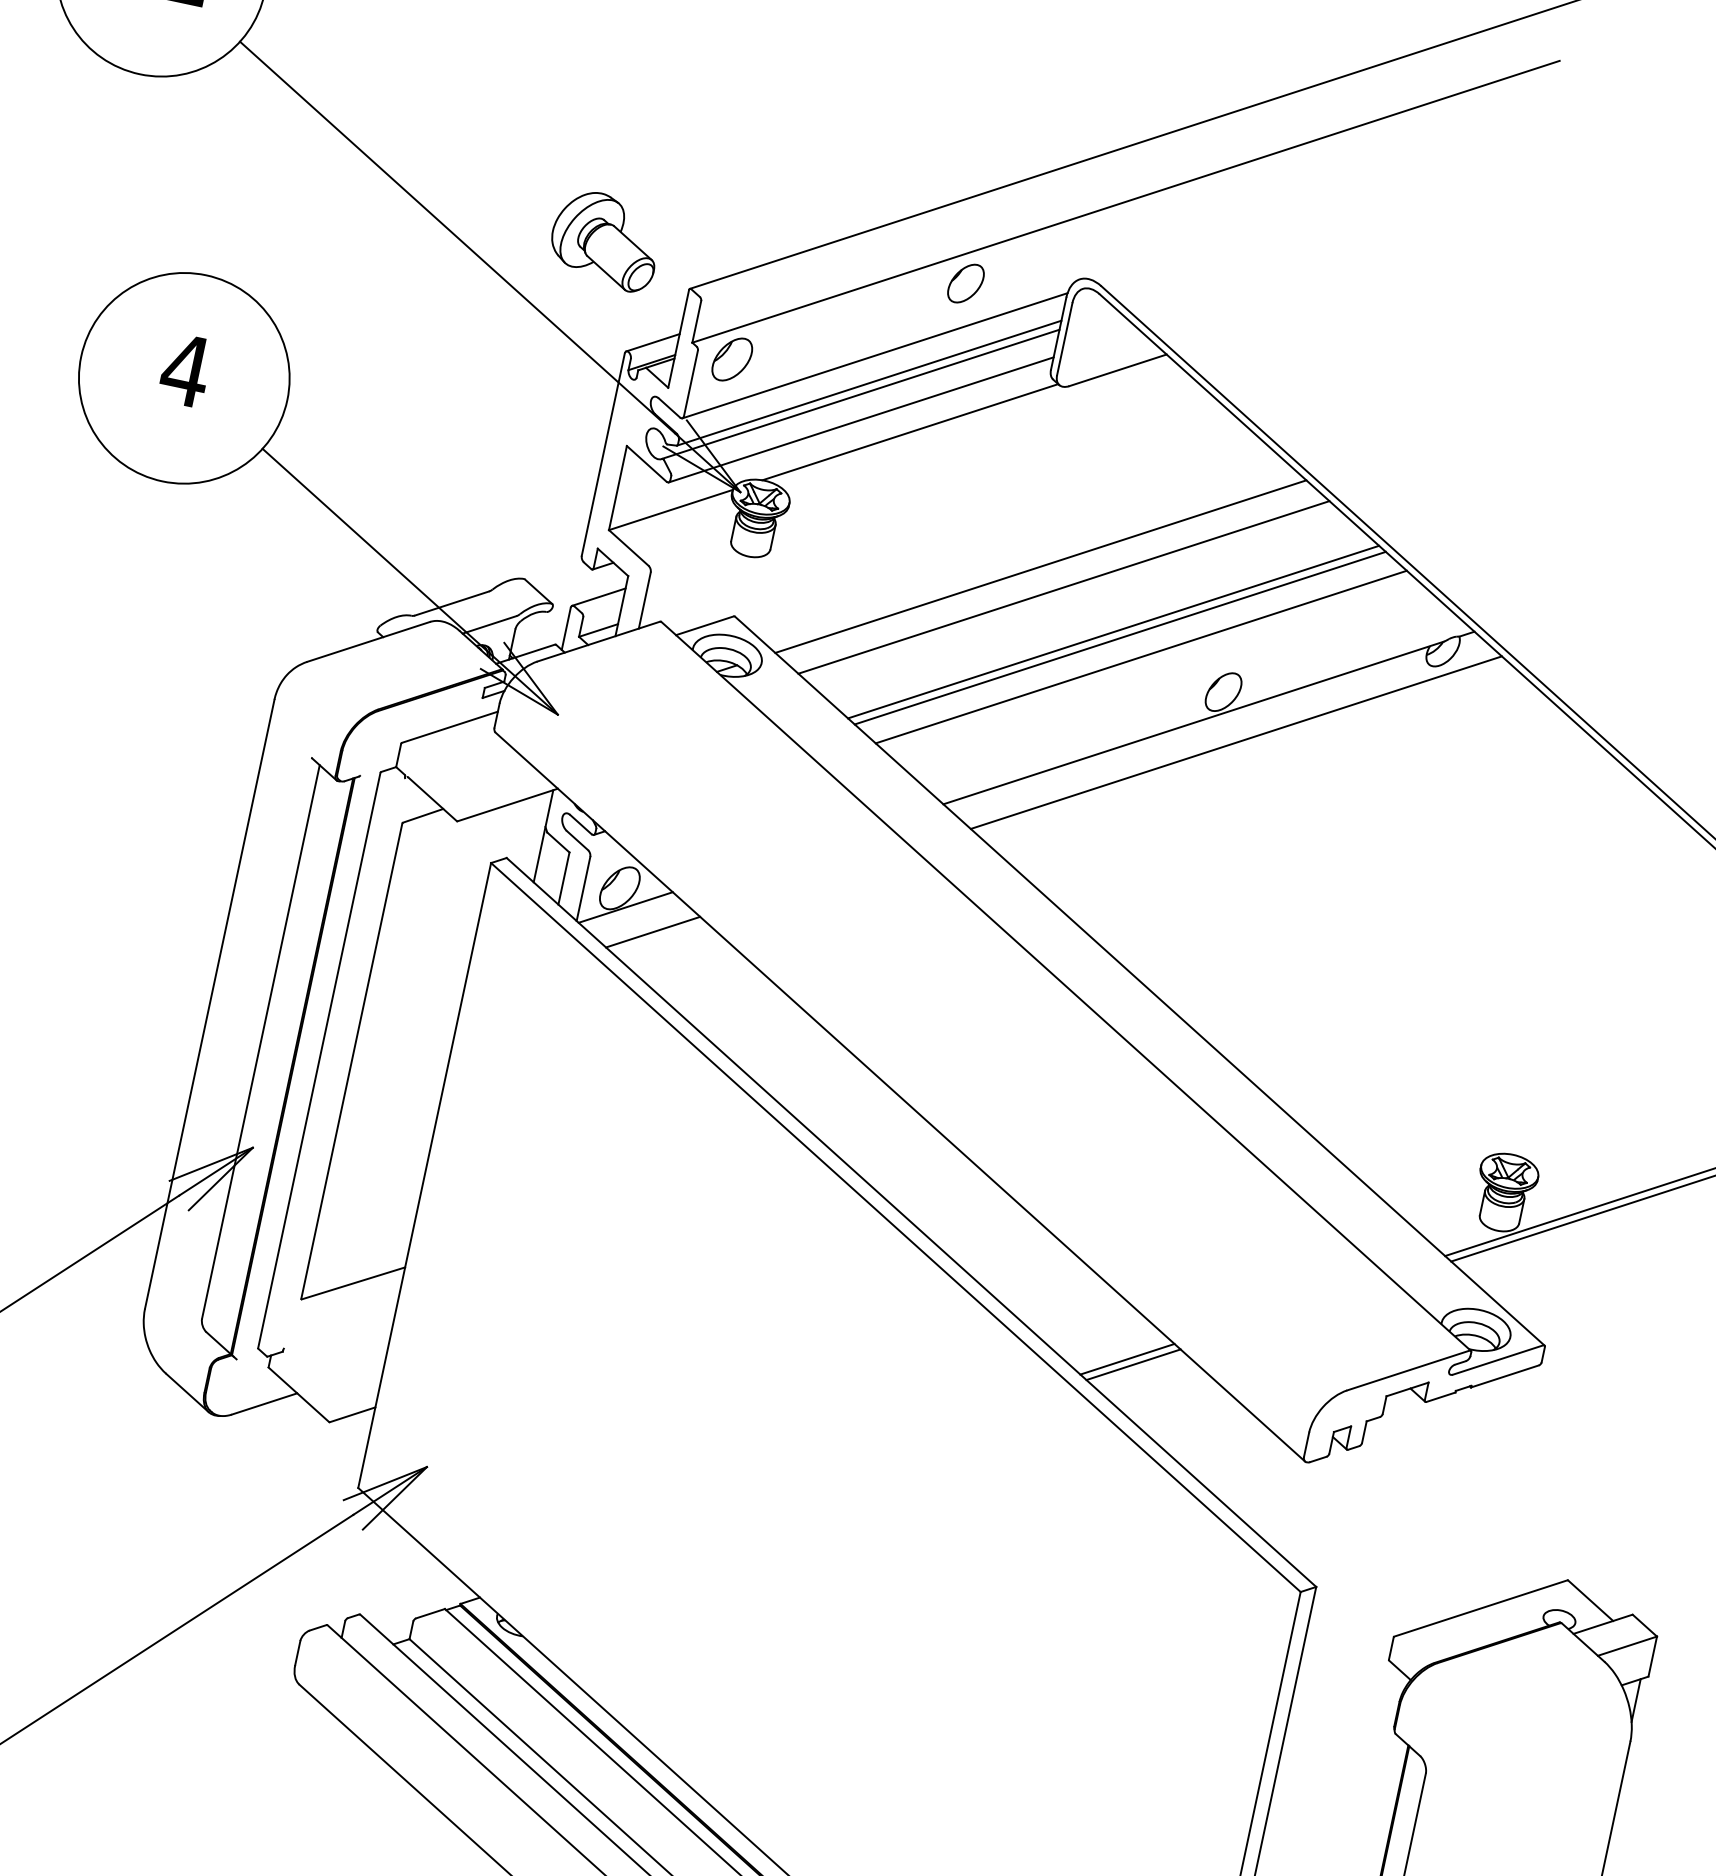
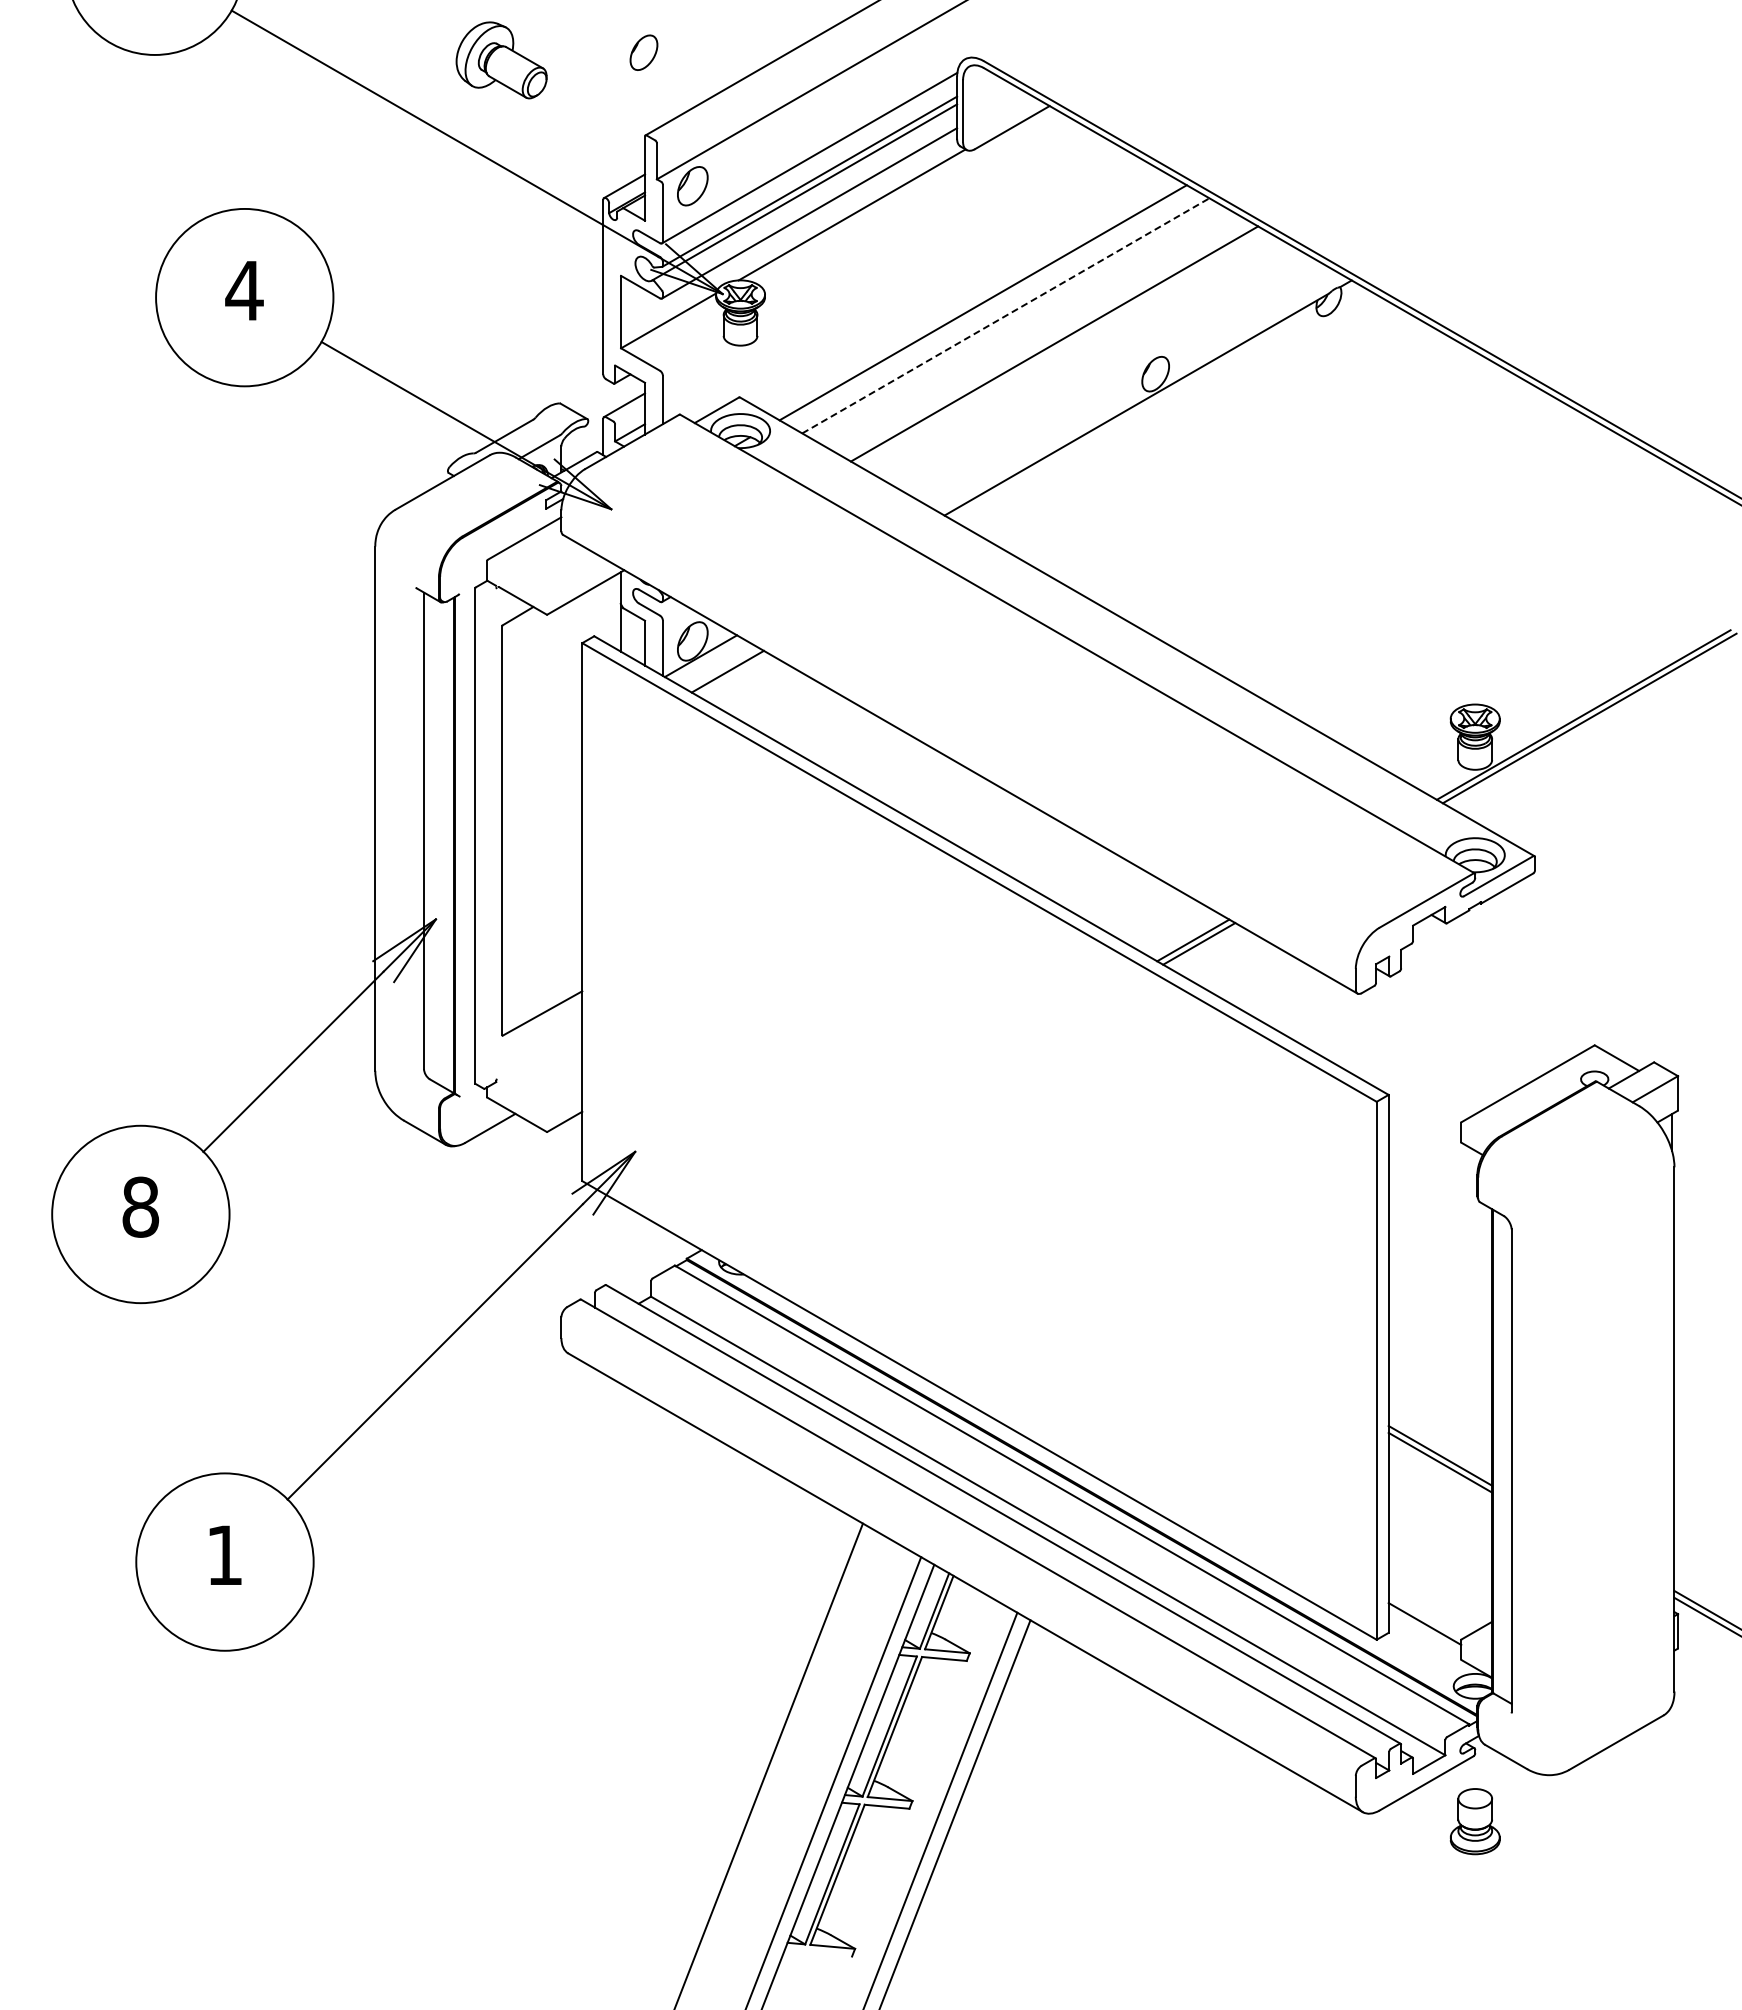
part: (605, 240) -> (501, 60), moved
part: (965, 283) -> (643, 52), moved
line: (1064, 587) -> (1006, 315), solid -> dashed
line: (1119, 637) -> (1060, 347), removed
line: (1141, 656) -> (1081, 359), removed
line: (1235, 742) -> (1174, 413), removed

